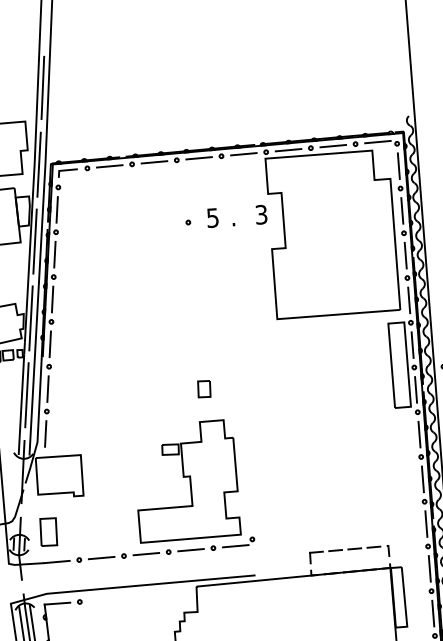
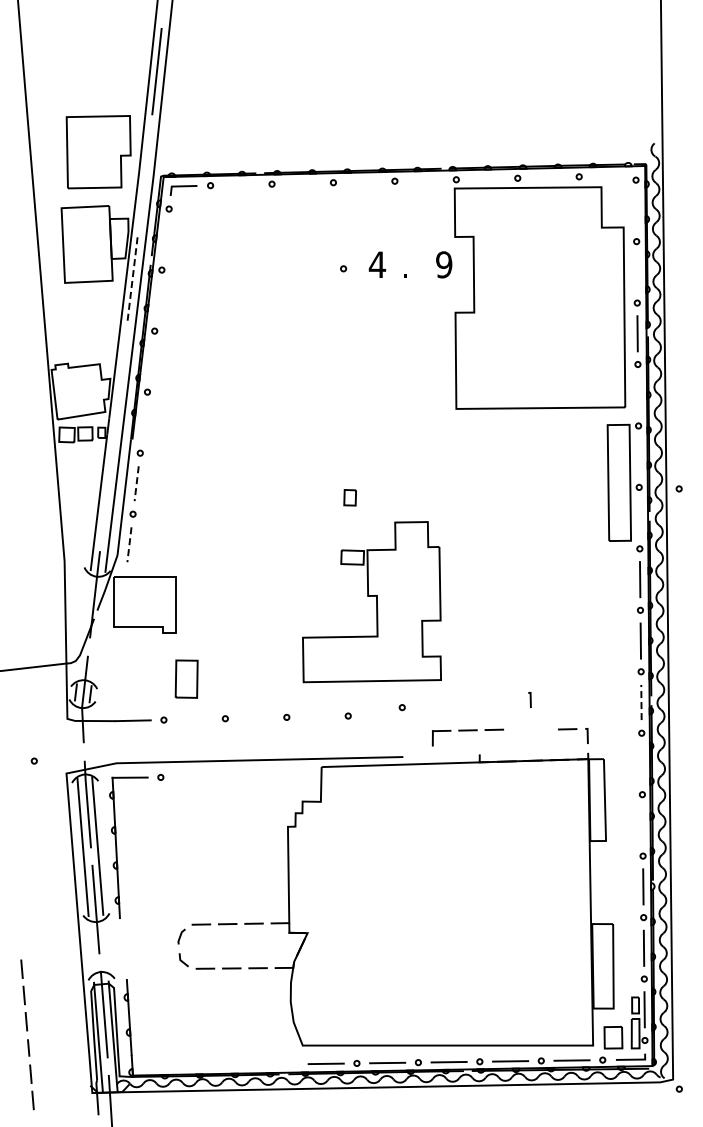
line: (377, 141) -> (609, 175), removed
line: (333, 146) -> (548, 177), removed
line: (288, 149) -> (486, 178), removed
line: (243, 154) -> (425, 180), removed
line: (198, 157) -> (363, 181), removed
line: (154, 162) -> (302, 183), removed
line: (38, 164) -> (144, 175), removed
line: (398, 165) -> (636, 210), removed
line: (109, 166) -> (240, 184), removed
line: (57, 209) -> (165, 239), removed
line: (401, 210) -> (636, 271), removed
text: (261, 214) -> (444, 264), 3 -> 9
text: (212, 217) -> (377, 264), 5 -> 4
line: (35, 241) -> (132, 280), solid -> dashed
line: (55, 254) -> (158, 300), removed
line: (52, 299) -> (151, 361), removed
line: (409, 299) -> (638, 394), removed
line: (30, 318) -> (119, 385), removed
line: (50, 344) -> (143, 422), removed
line: (412, 345) -> (638, 456), removed
line: (47, 388) -> (136, 483), solid -> dashed
part: (203, 388) -> (349, 497), size x0.7
line: (416, 389) -> (639, 517), removed
line: (27, 394) -> (107, 489), removed
line: (45, 433) -> (129, 544), solid -> dashed
part: (186, 481) -> (371, 602), moved
line: (426, 524) -> (641, 702), solid -> dashed
line: (344, 527) -> (529, 699), added
part: (48, 531) -> (186, 678), moved
line: (235, 546) -> (378, 715), removed
line: (191, 549) -> (317, 716), removed
line: (145, 553) -> (255, 717), removed
part: (335, 555) -> (467, 737), moved
line: (101, 558) -> (194, 719), removed
line: (429, 568) -> (641, 763), removed
line: (433, 612) -> (642, 824), removed

